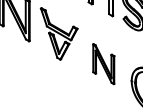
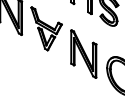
part: (103, 63) -> (83, 53), size x1.43

